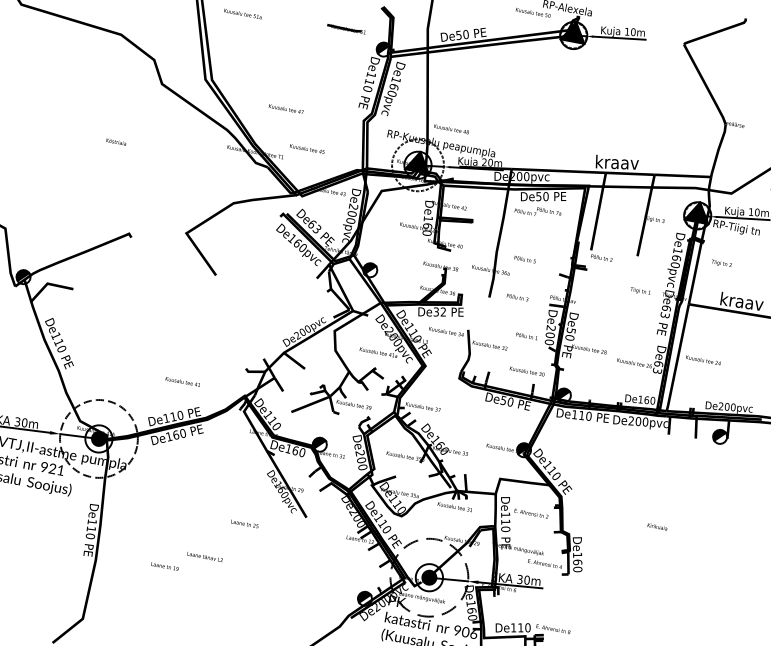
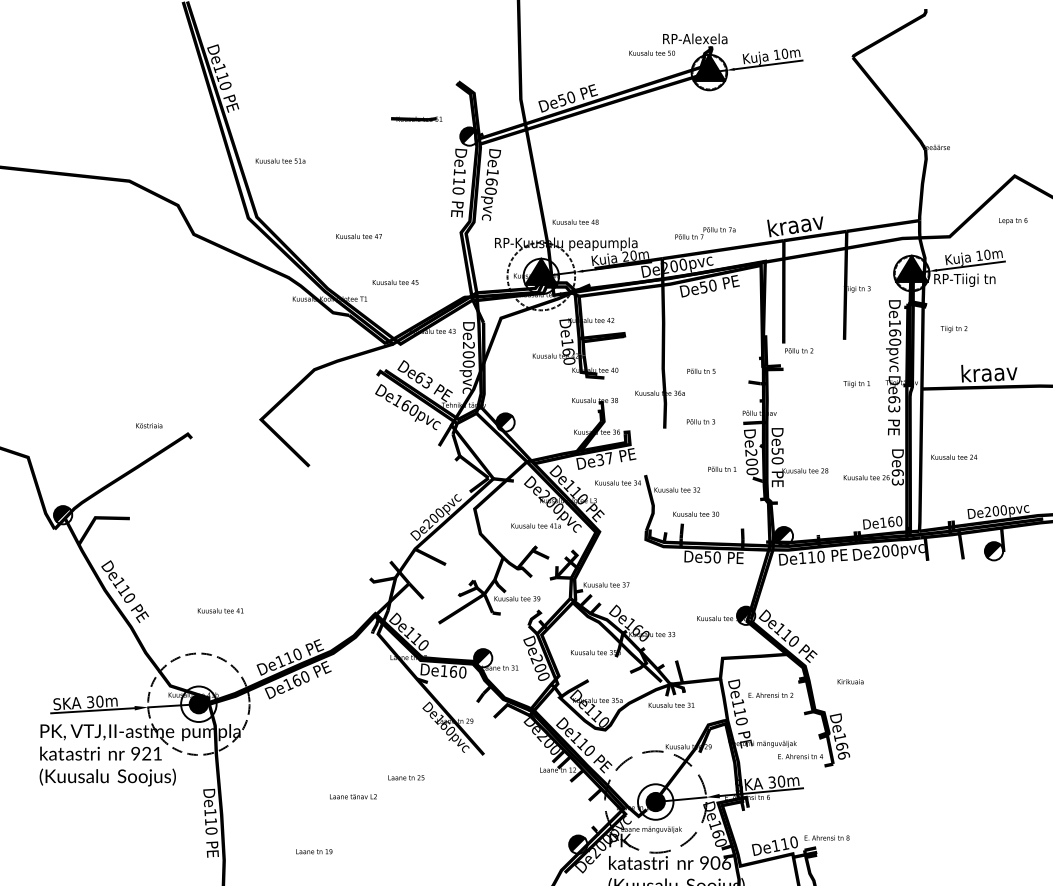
text: (243, 13) -> (280, 160), moved
text: (116, 141) -> (149, 425), moved
text: (538, 212) -> (705, 233), moved
text: (443, 312) -> (609, 458), De32 -> De37
text: (527, 371) -> (696, 513), moved
text: (182, 381) -> (220, 610), moved
text: (657, 526) -> (850, 681), moved
text: (205, 556) -> (353, 796), moved
text: (578, 569) -> (844, 755), De160 -> De166

